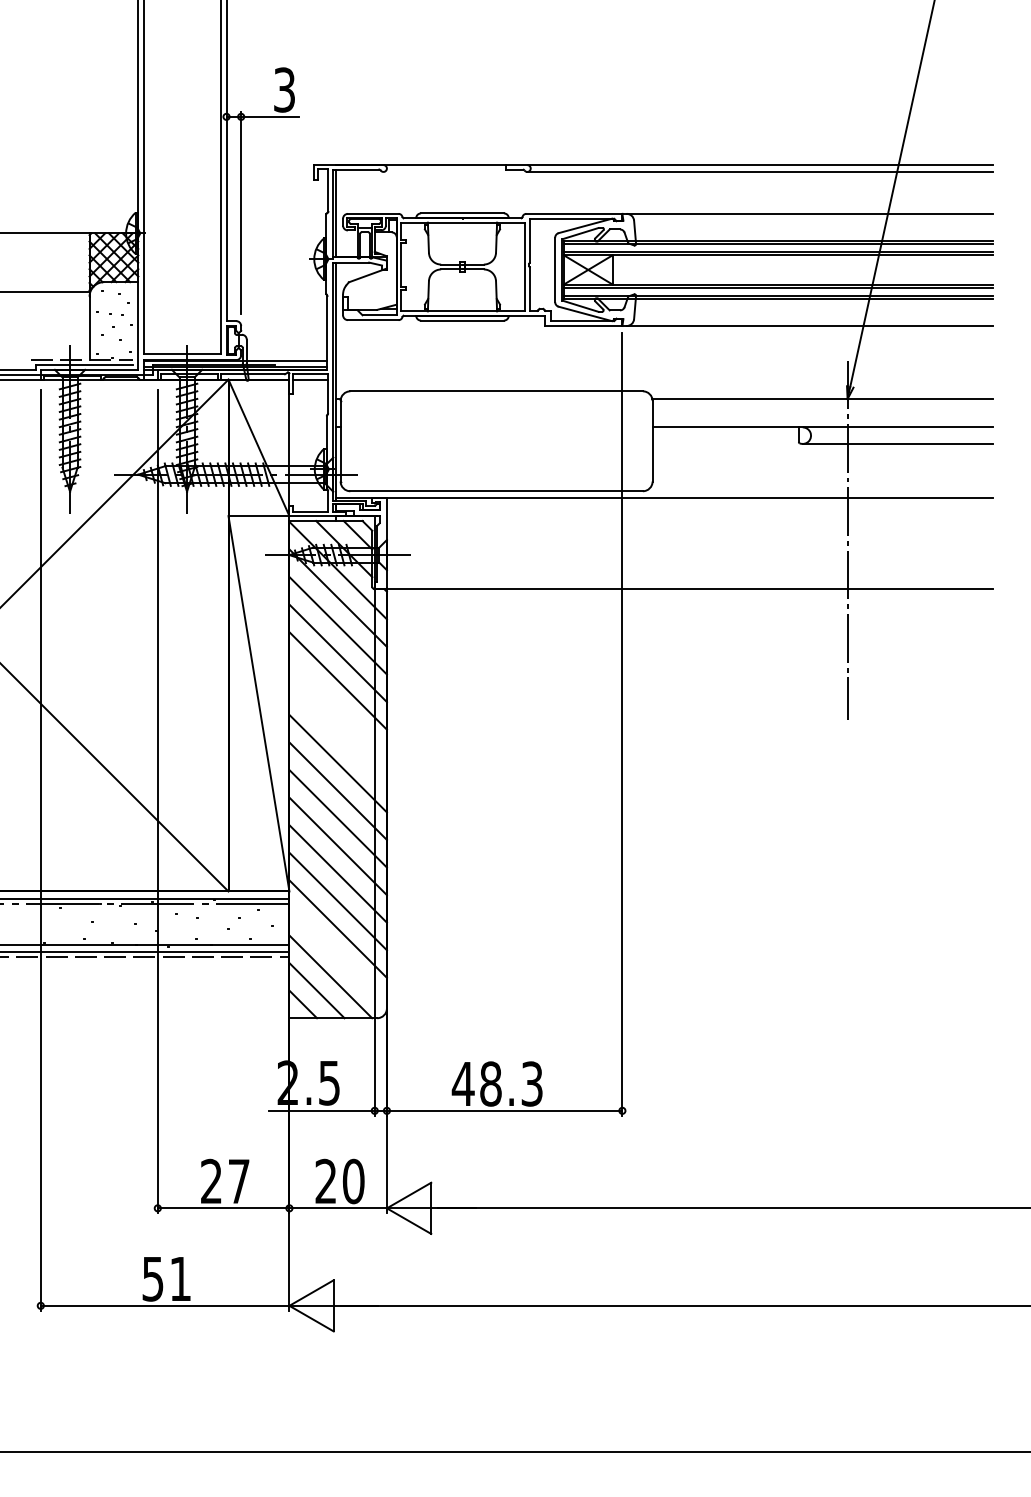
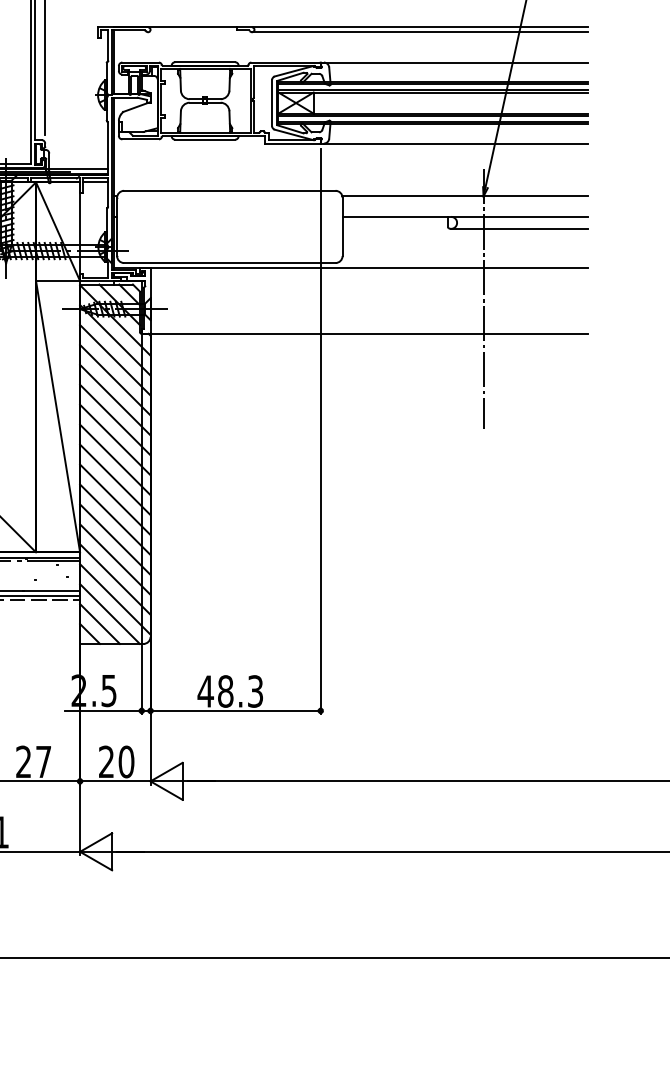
line: (337, 708) -> (114, 420), added
line: (337, 735) -> (114, 439), added
line: (337, 956) -> (114, 599), added

